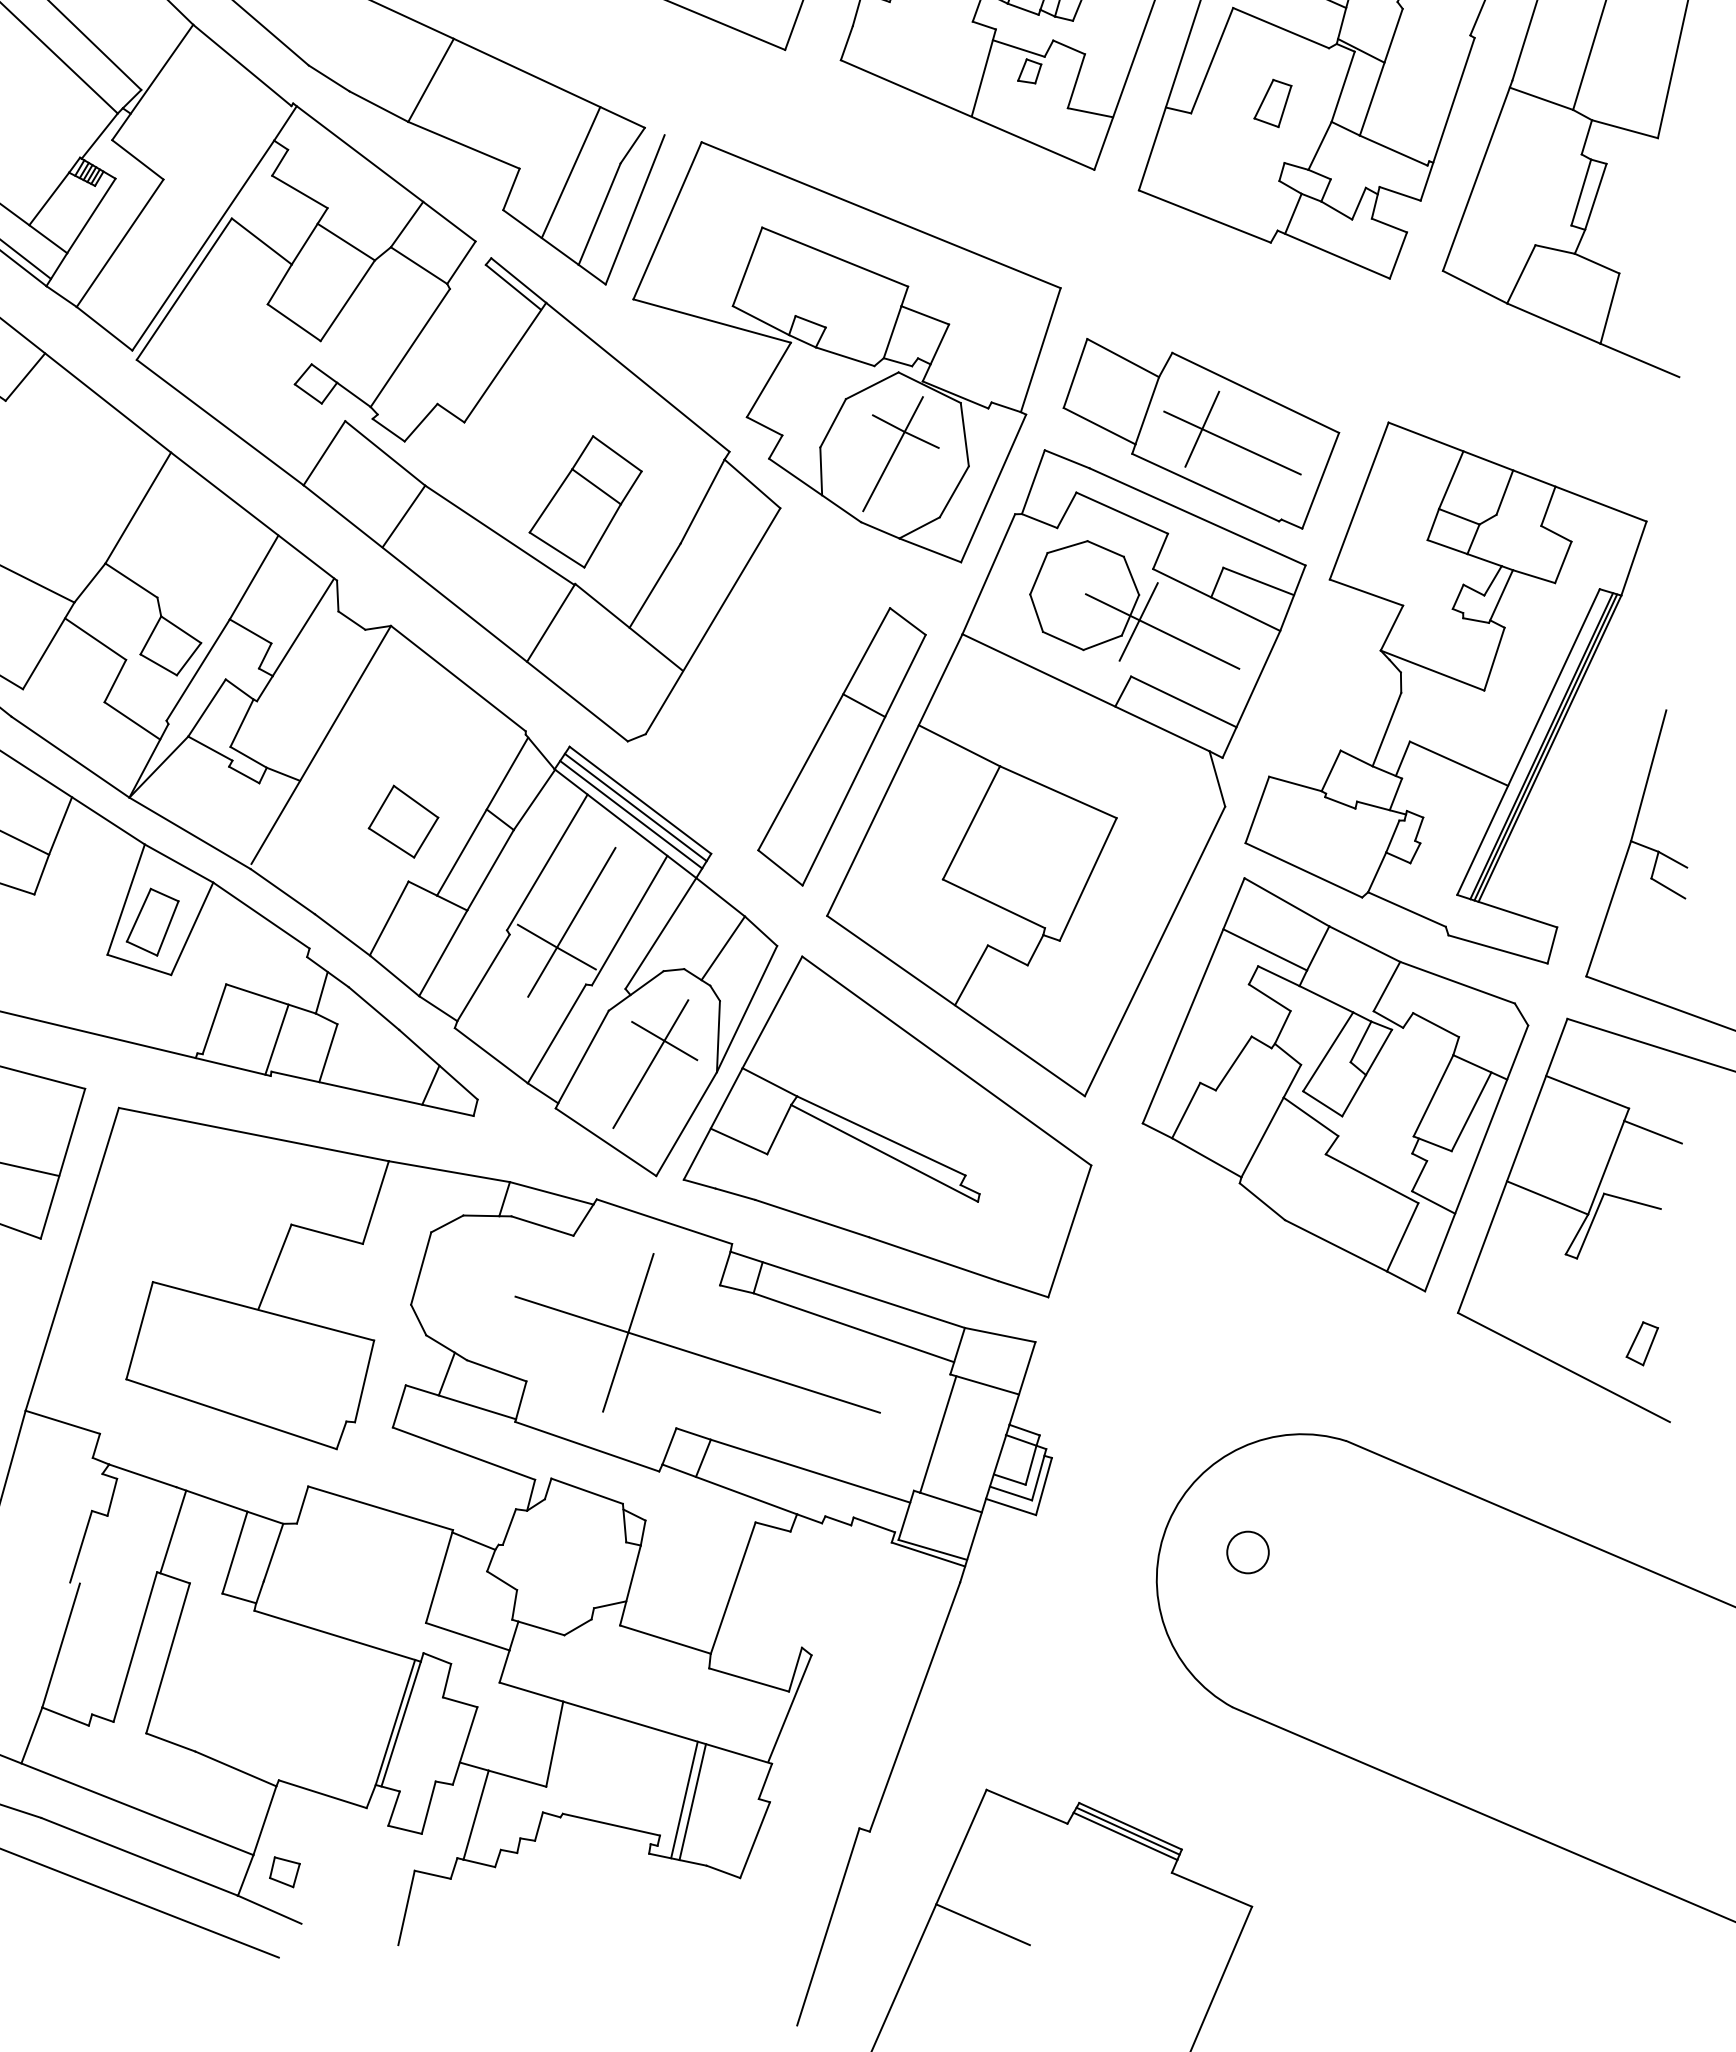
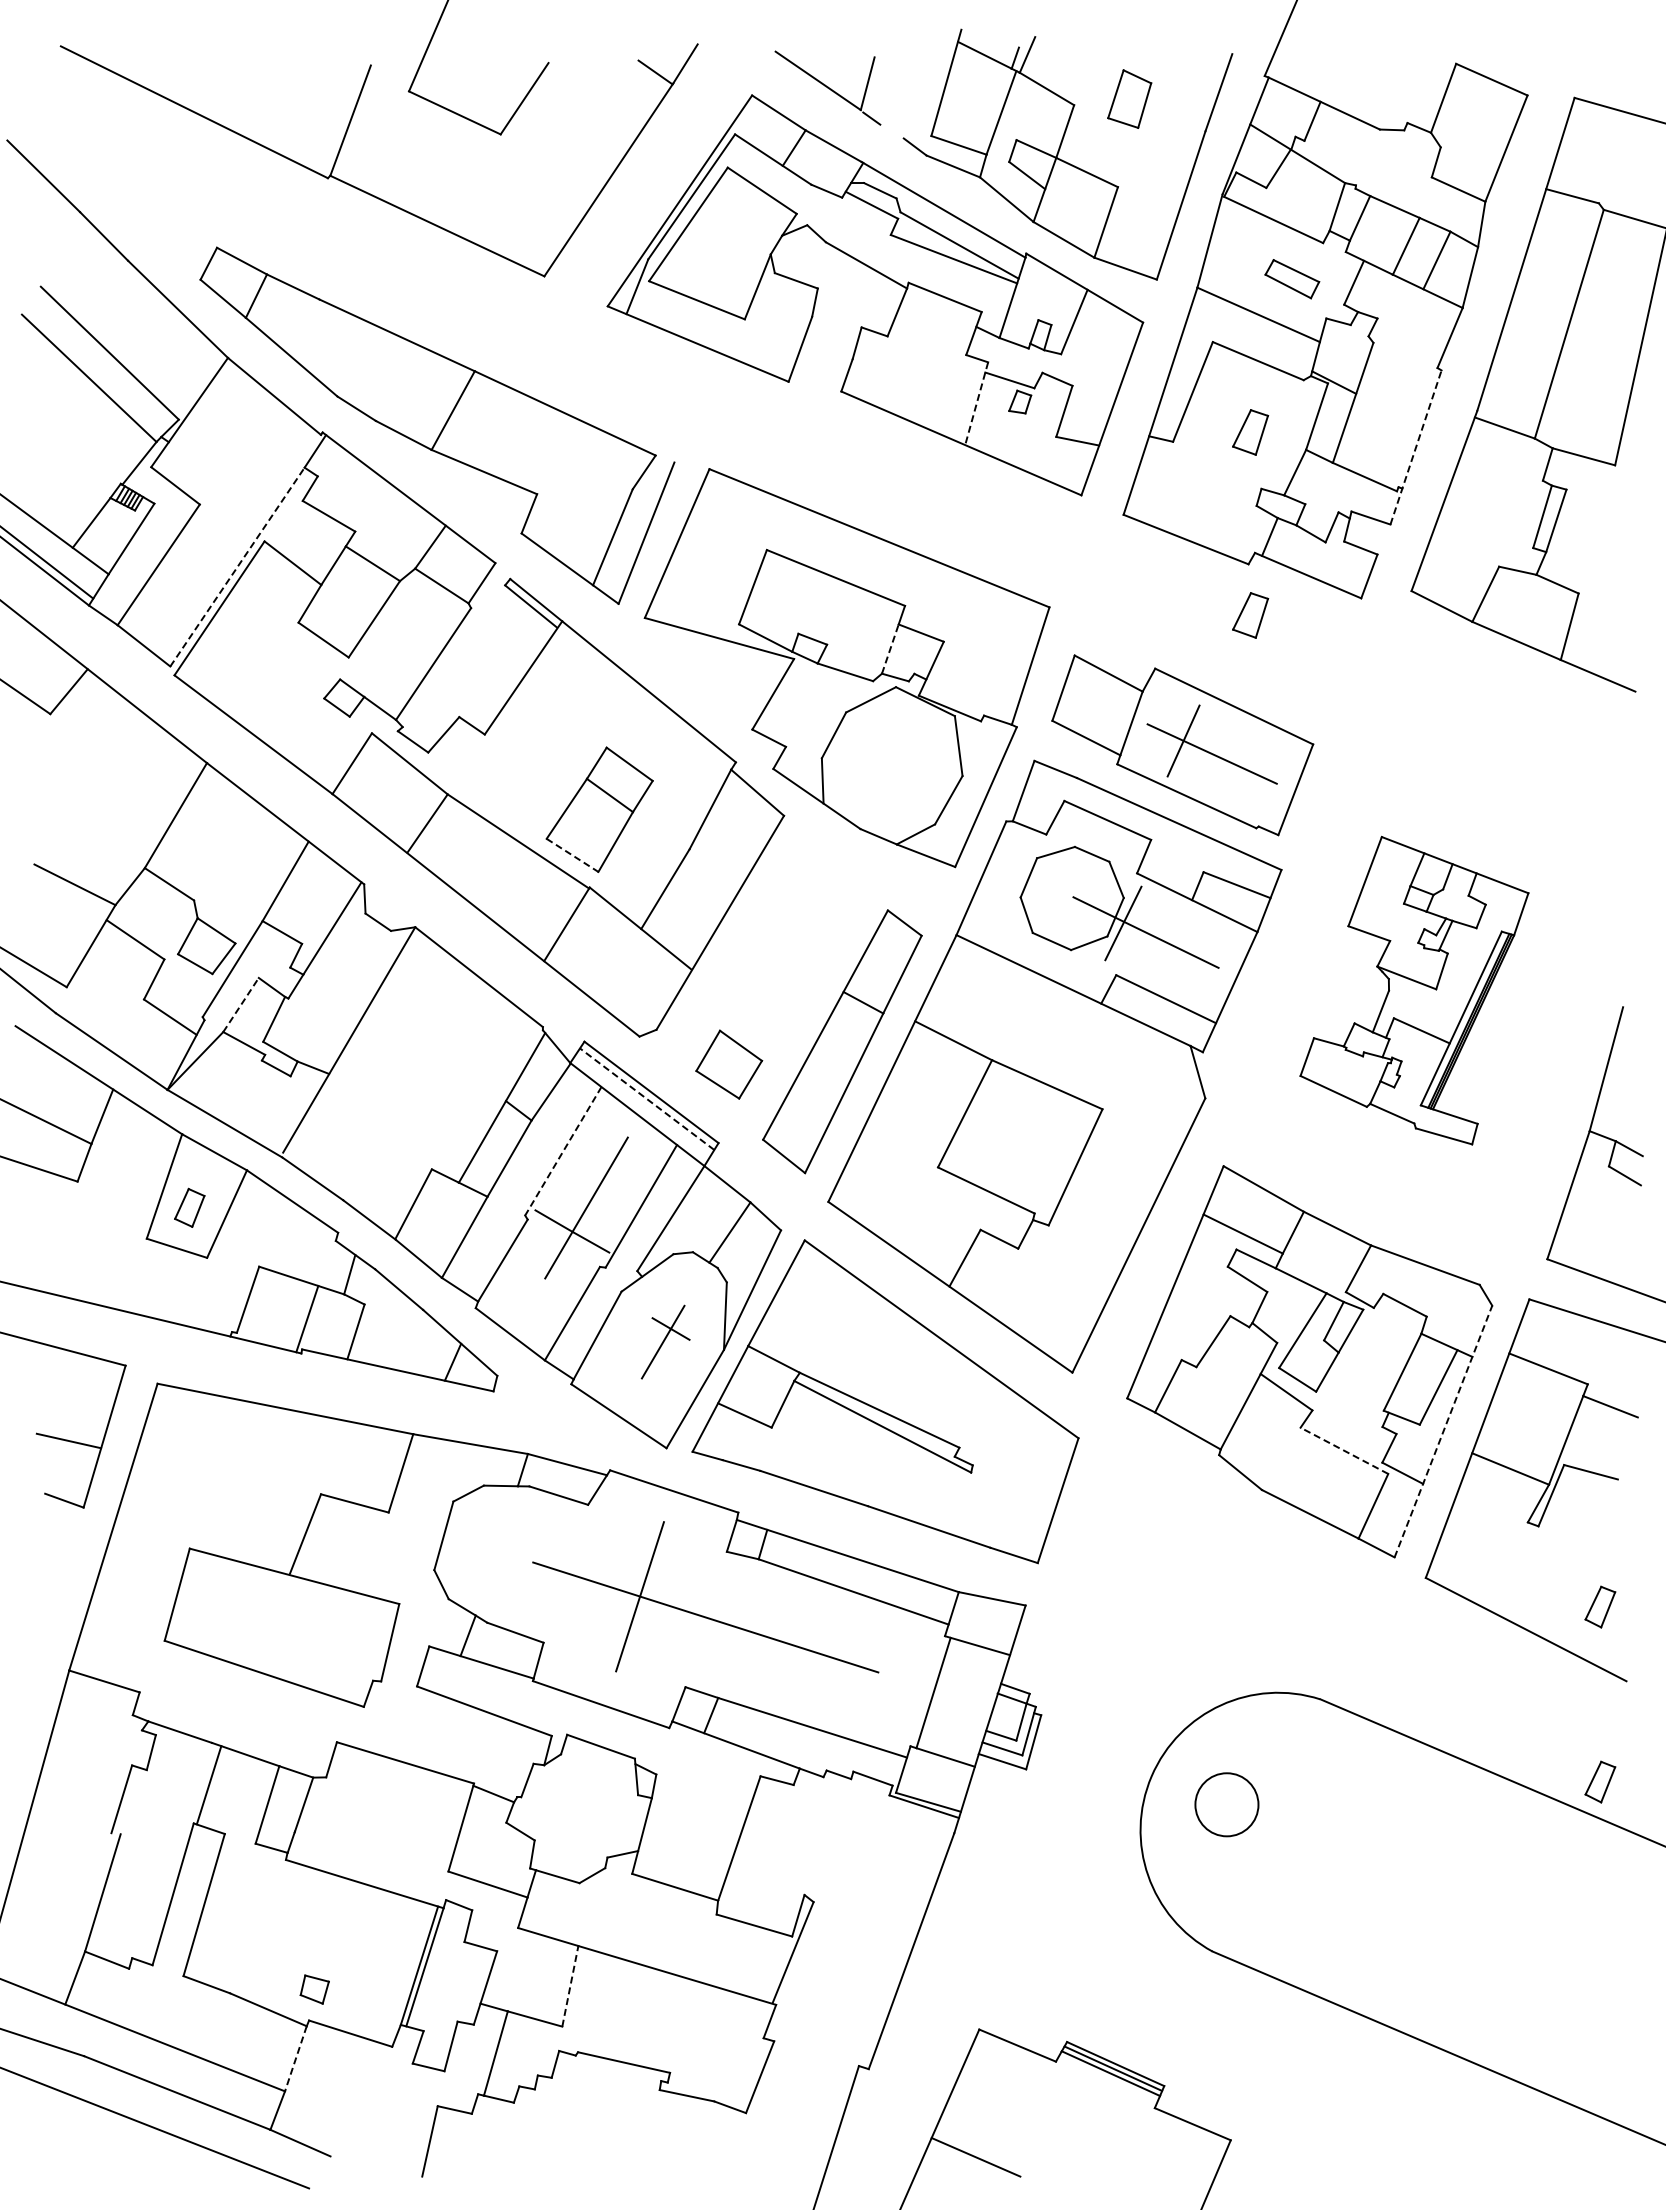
line: (983, 72) -> (976, 403), solid -> dashed
line: (1448, 119) -> (1416, 447), solid -> dashed
line: (570, 172) -> (585, 497), removed
line: (203, 246) -> (237, 567), solid -> dashed
part: (1272, 296) -> (1250, 615), added
line: (892, 332) -> (890, 649), solid -> dashed
part: (900, 454) -> (897, 764), removed
line: (557, 550) -> (572, 855), solid -> dashed
part: (1446, 692) -> (1414, 990), size x0.6
line: (207, 707) -> (241, 1004), solid -> dashed
line: (635, 806) -> (646, 1098), solid -> dashed
line: (630, 814) -> (642, 1105), removed
part: (403, 821) -> (729, 1064), moved
line: (547, 862) -> (563, 1151), solid -> dashed
part: (152, 921) -> (189, 1207), size x0.6
part: (655, 1063) -> (665, 1341), size x0.6
line: (1476, 1158) -> (1443, 1431), solid -> dashed
line: (1372, 1178) -> (1344, 1450), solid -> dashed
part: (1642, 1527) -> (1600, 1781), added
circle: (1247, 1552) -> (1226, 1804), size x1.6
line: (554, 1743) -> (570, 1985), solid -> dashed
line: (683, 1799) -> (692, 2038), removed
line: (692, 1802) -> (700, 2041), removed
line: (264, 1821) -> (295, 2059), solid -> dashed
part: (284, 1872) -> (314, 1989), moved

